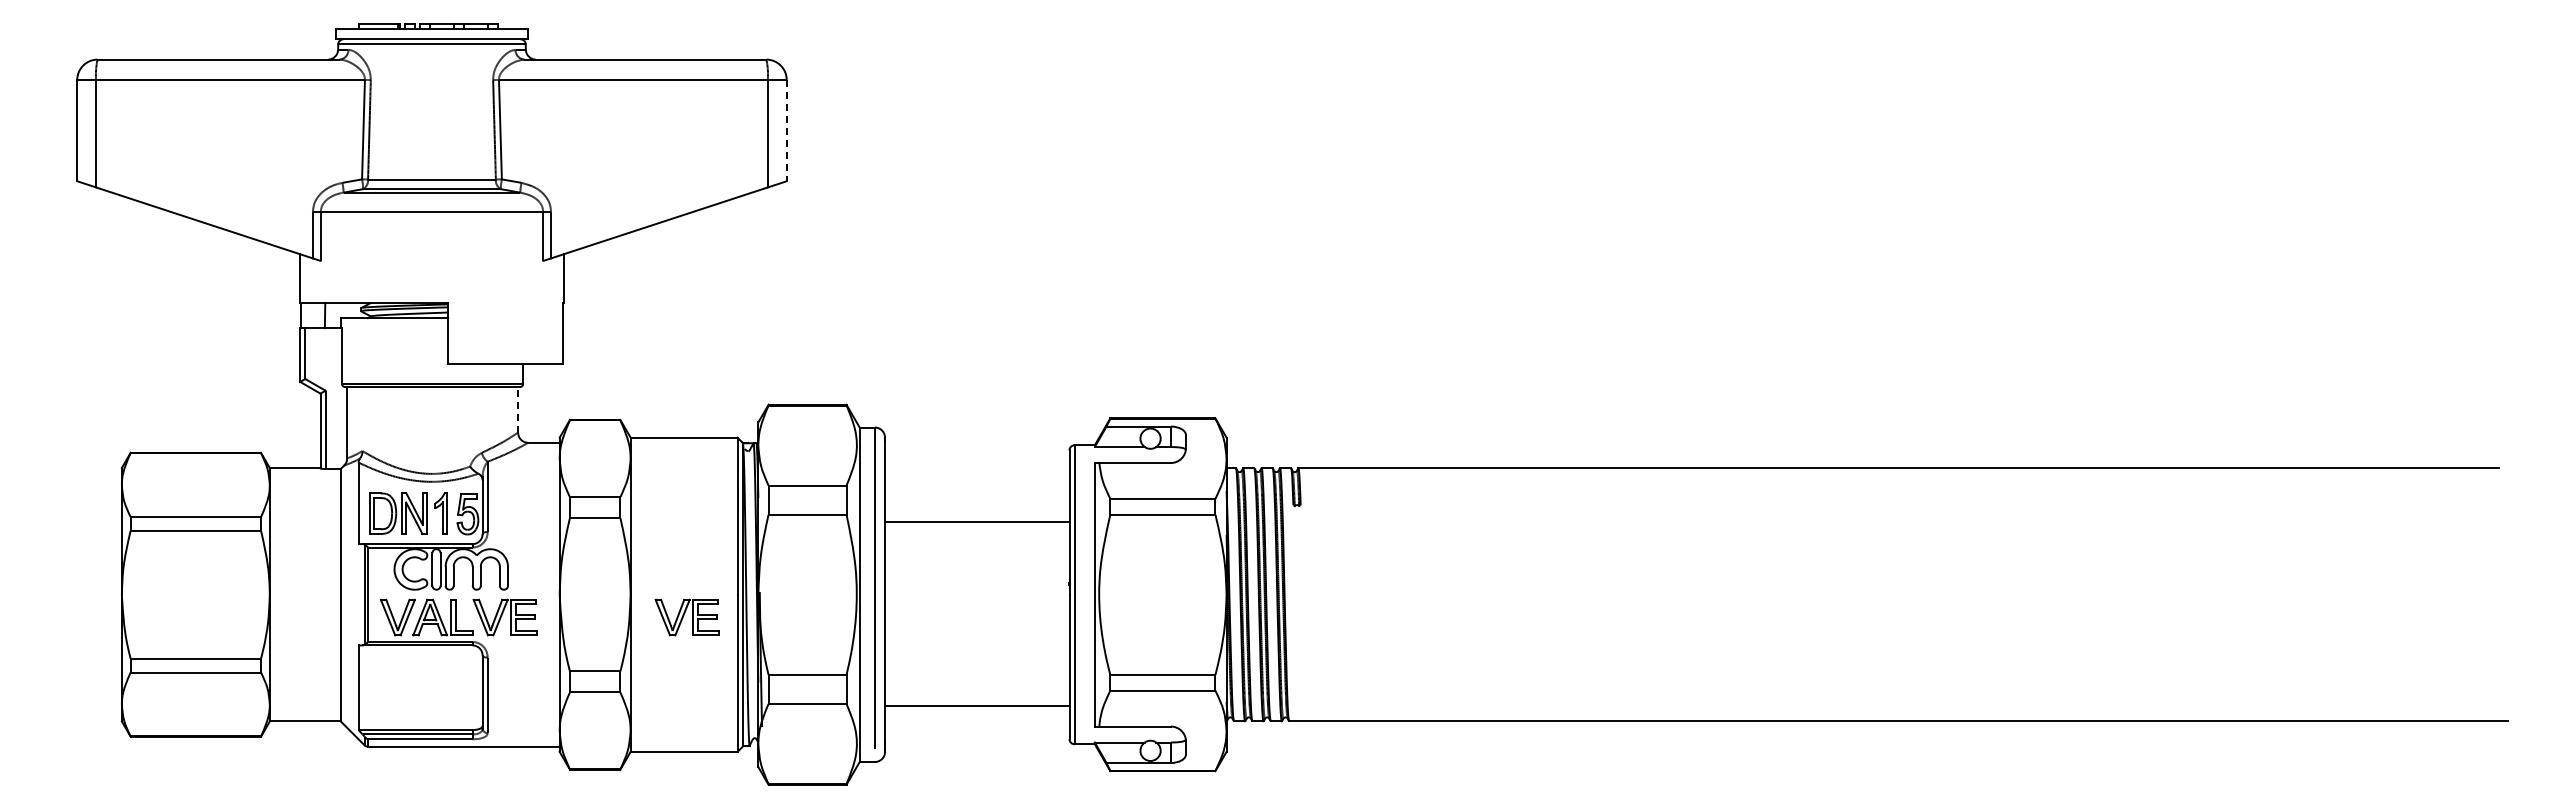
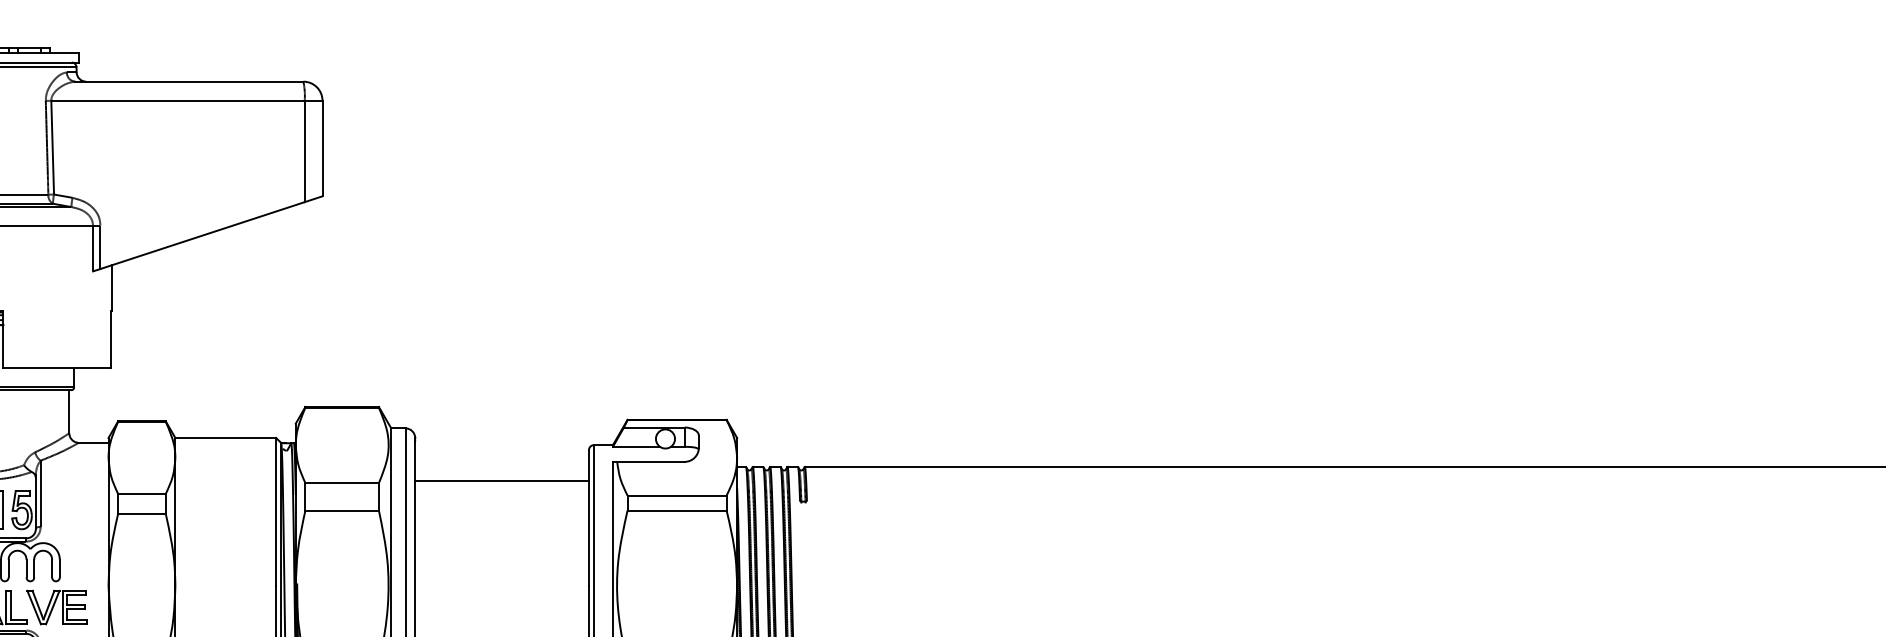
line: (786, 130) -> (322, 148), dashed -> solid
line: (518, 409) -> (69, 411), dashed -> solid
line: (977, 522) -> (502, 481), moved
part: (686, 617) -> (228, 607), removed

